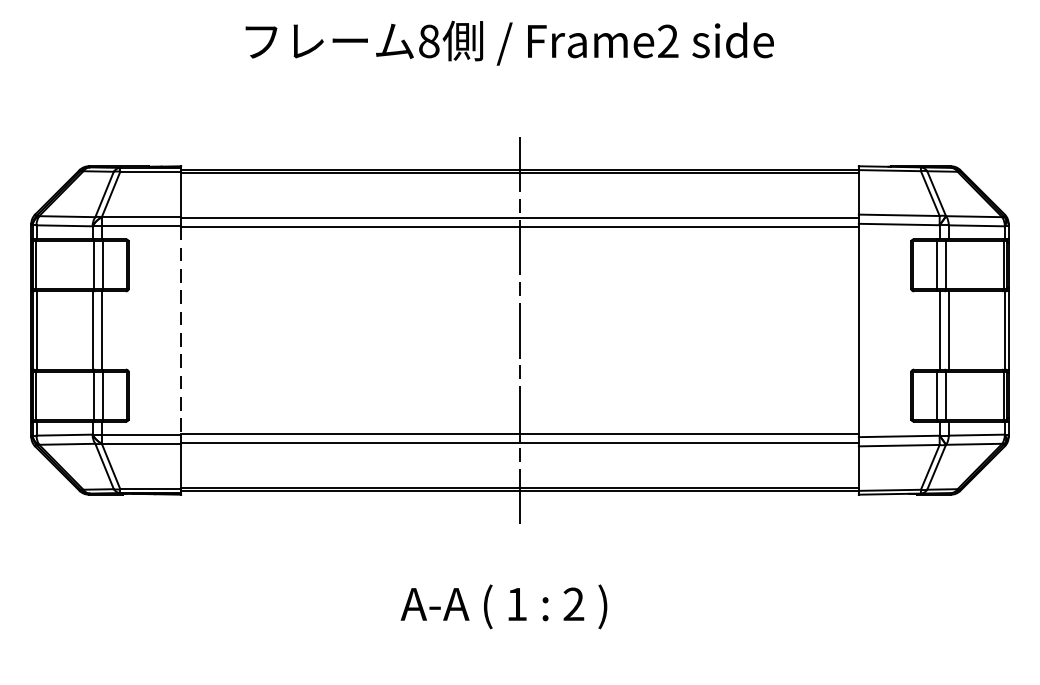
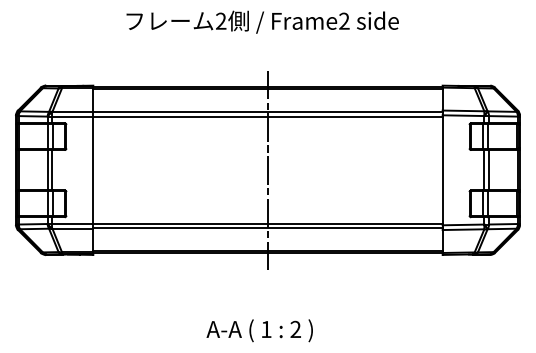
text: (429, 39) -> (221, 20), 8 -> 2
line: (181, 330) -> (93, 170), dashed -> solid
text: (503, 606) -> (259, 330), moved

